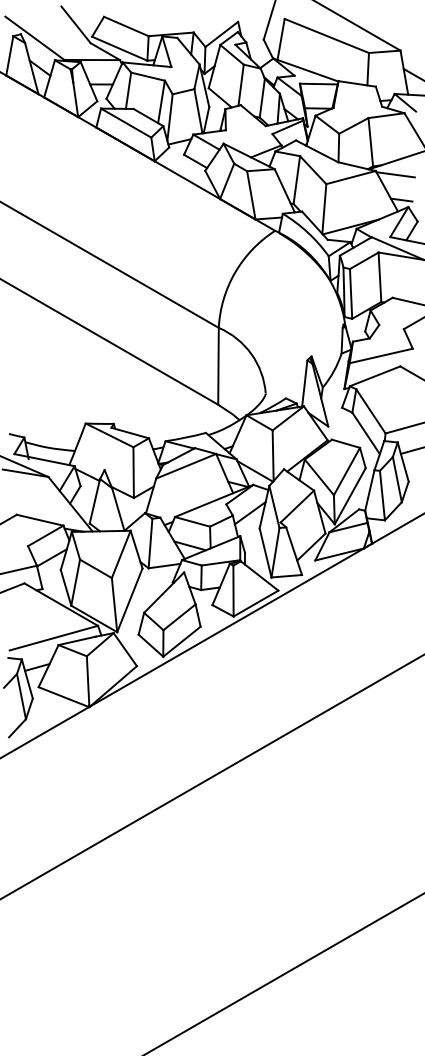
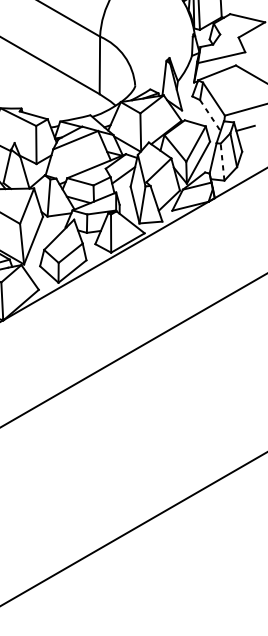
line: (366, 433) -> (210, 115), solid -> dashed
line: (382, 495) -> (222, 162), solid -> dashed

